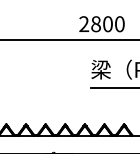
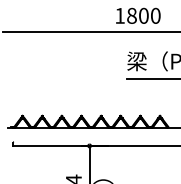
text: (83, 23) -> (119, 15), 2800 -> 1800

